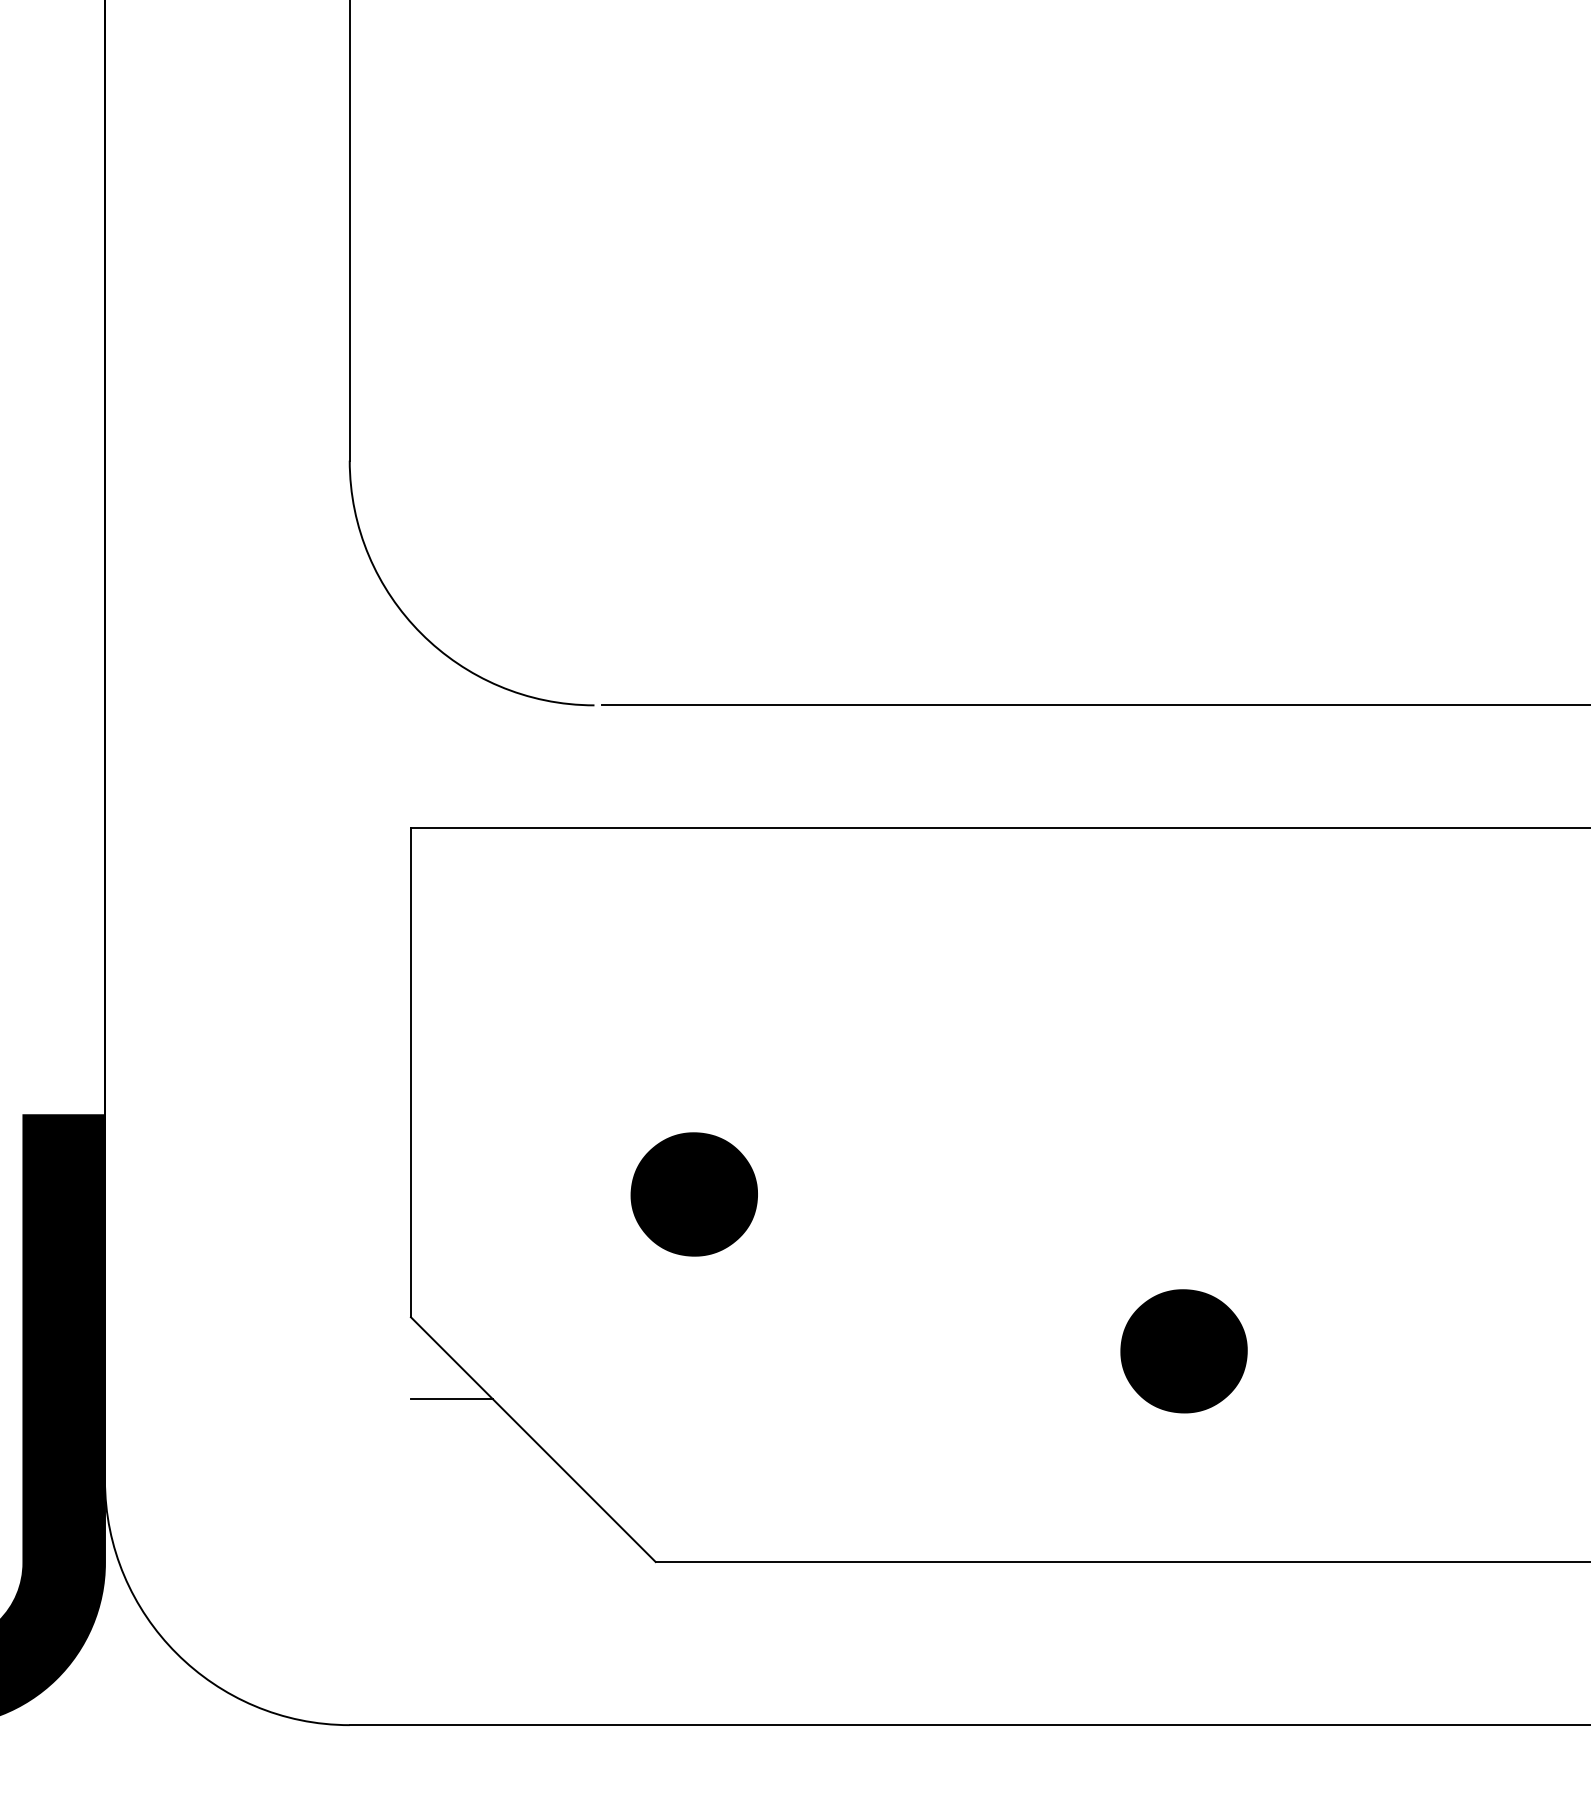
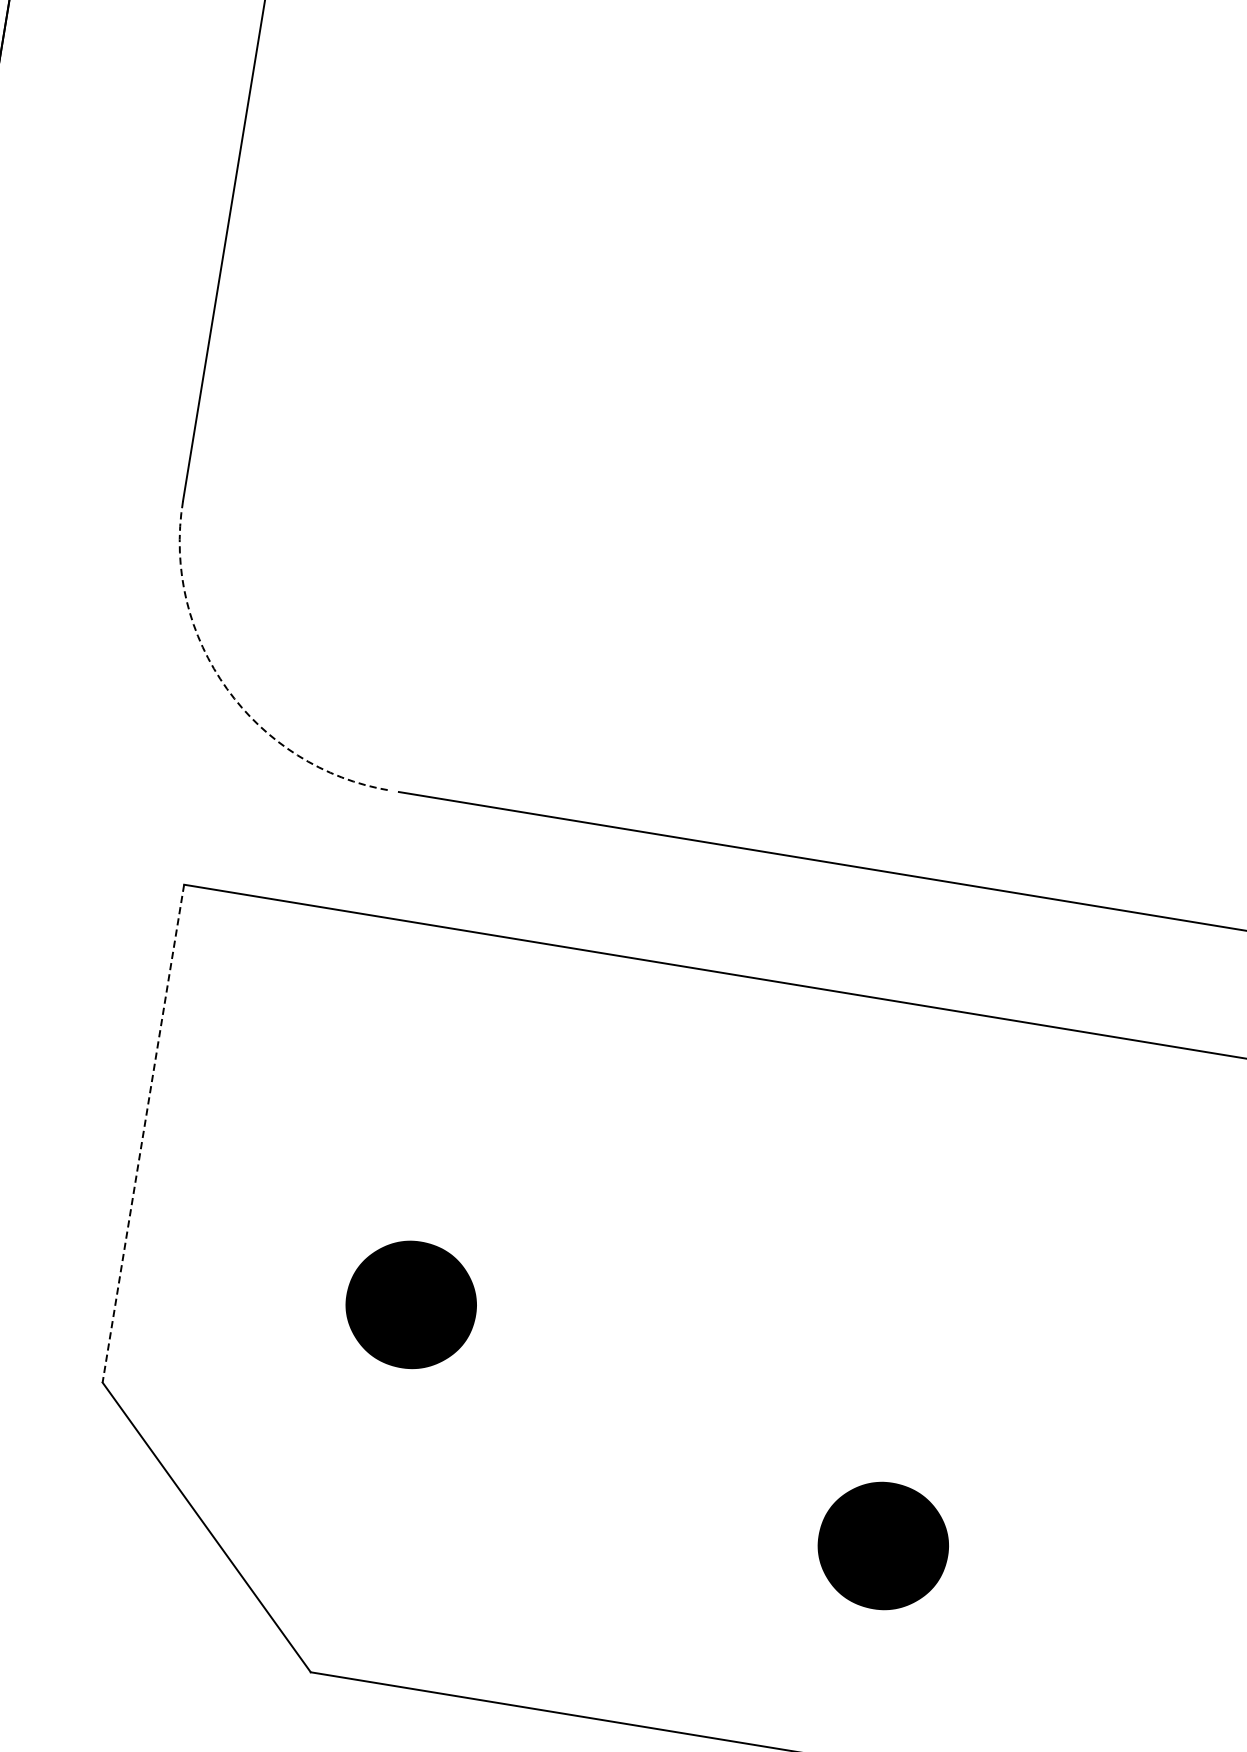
arc: (421, 633) -> (227, 688), solid -> dashed
line: (410, 1072) -> (142, 1133), solid -> dashed
line: (451, 1398) -> (130, 1471), removed

